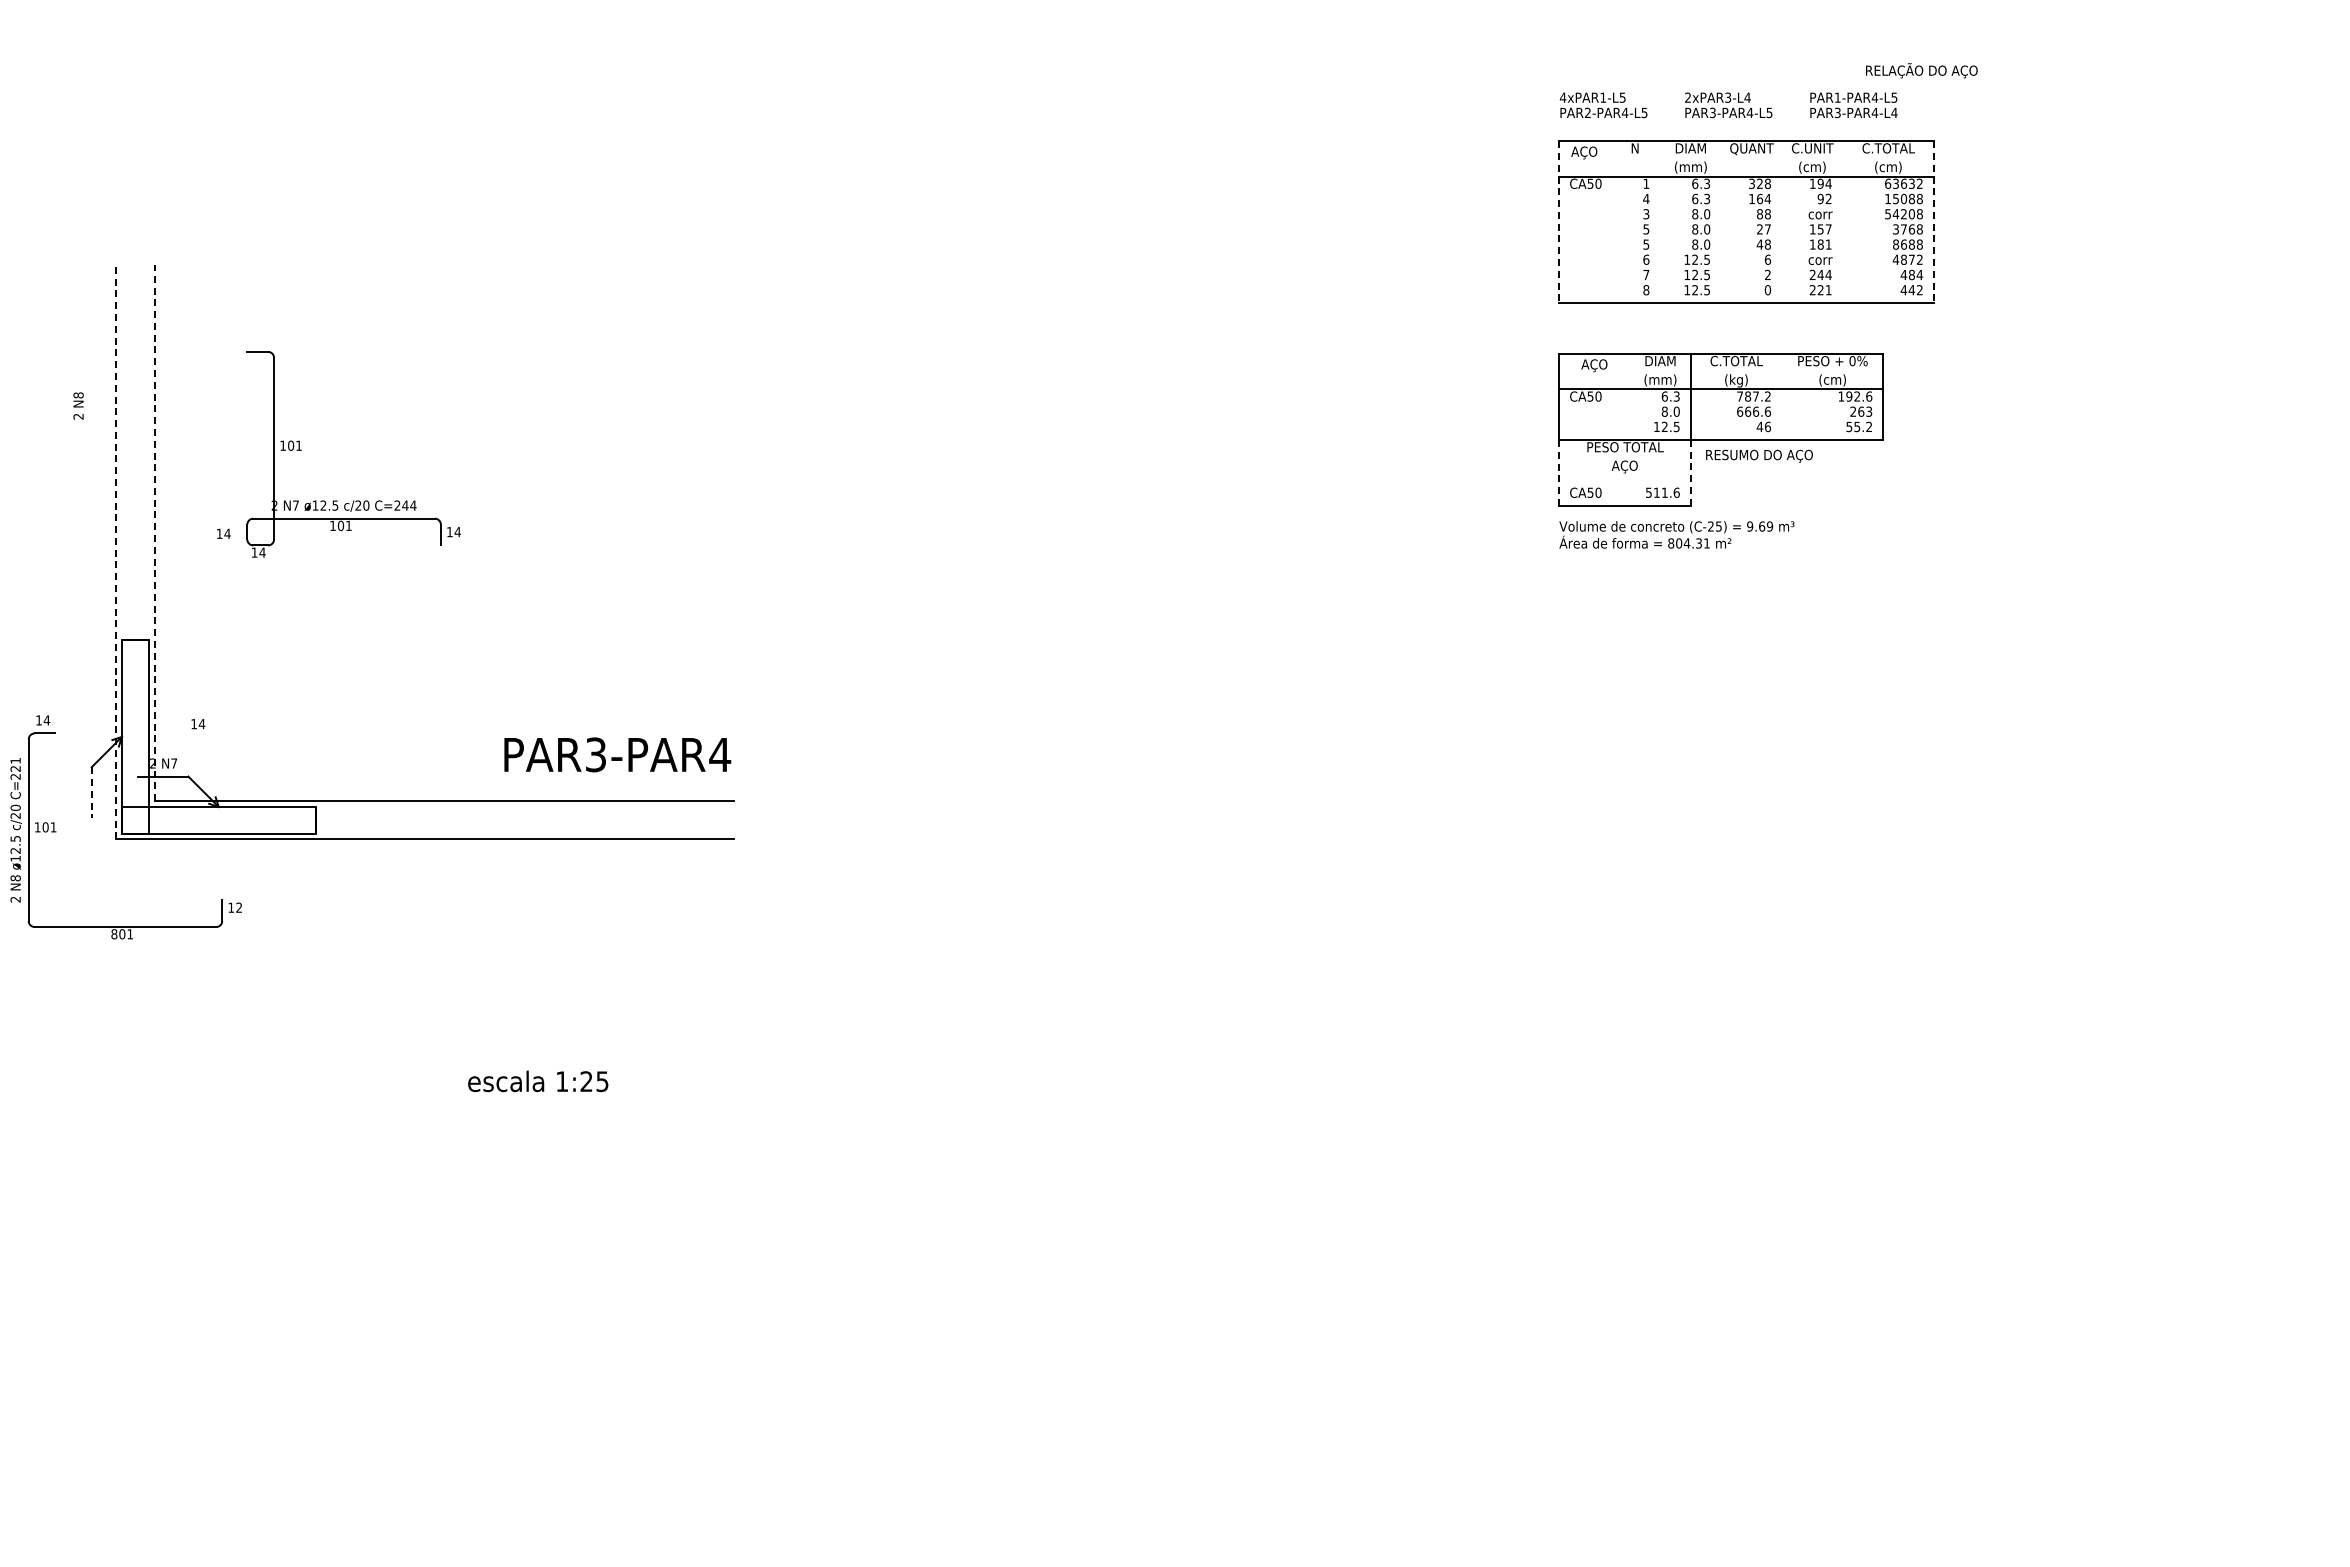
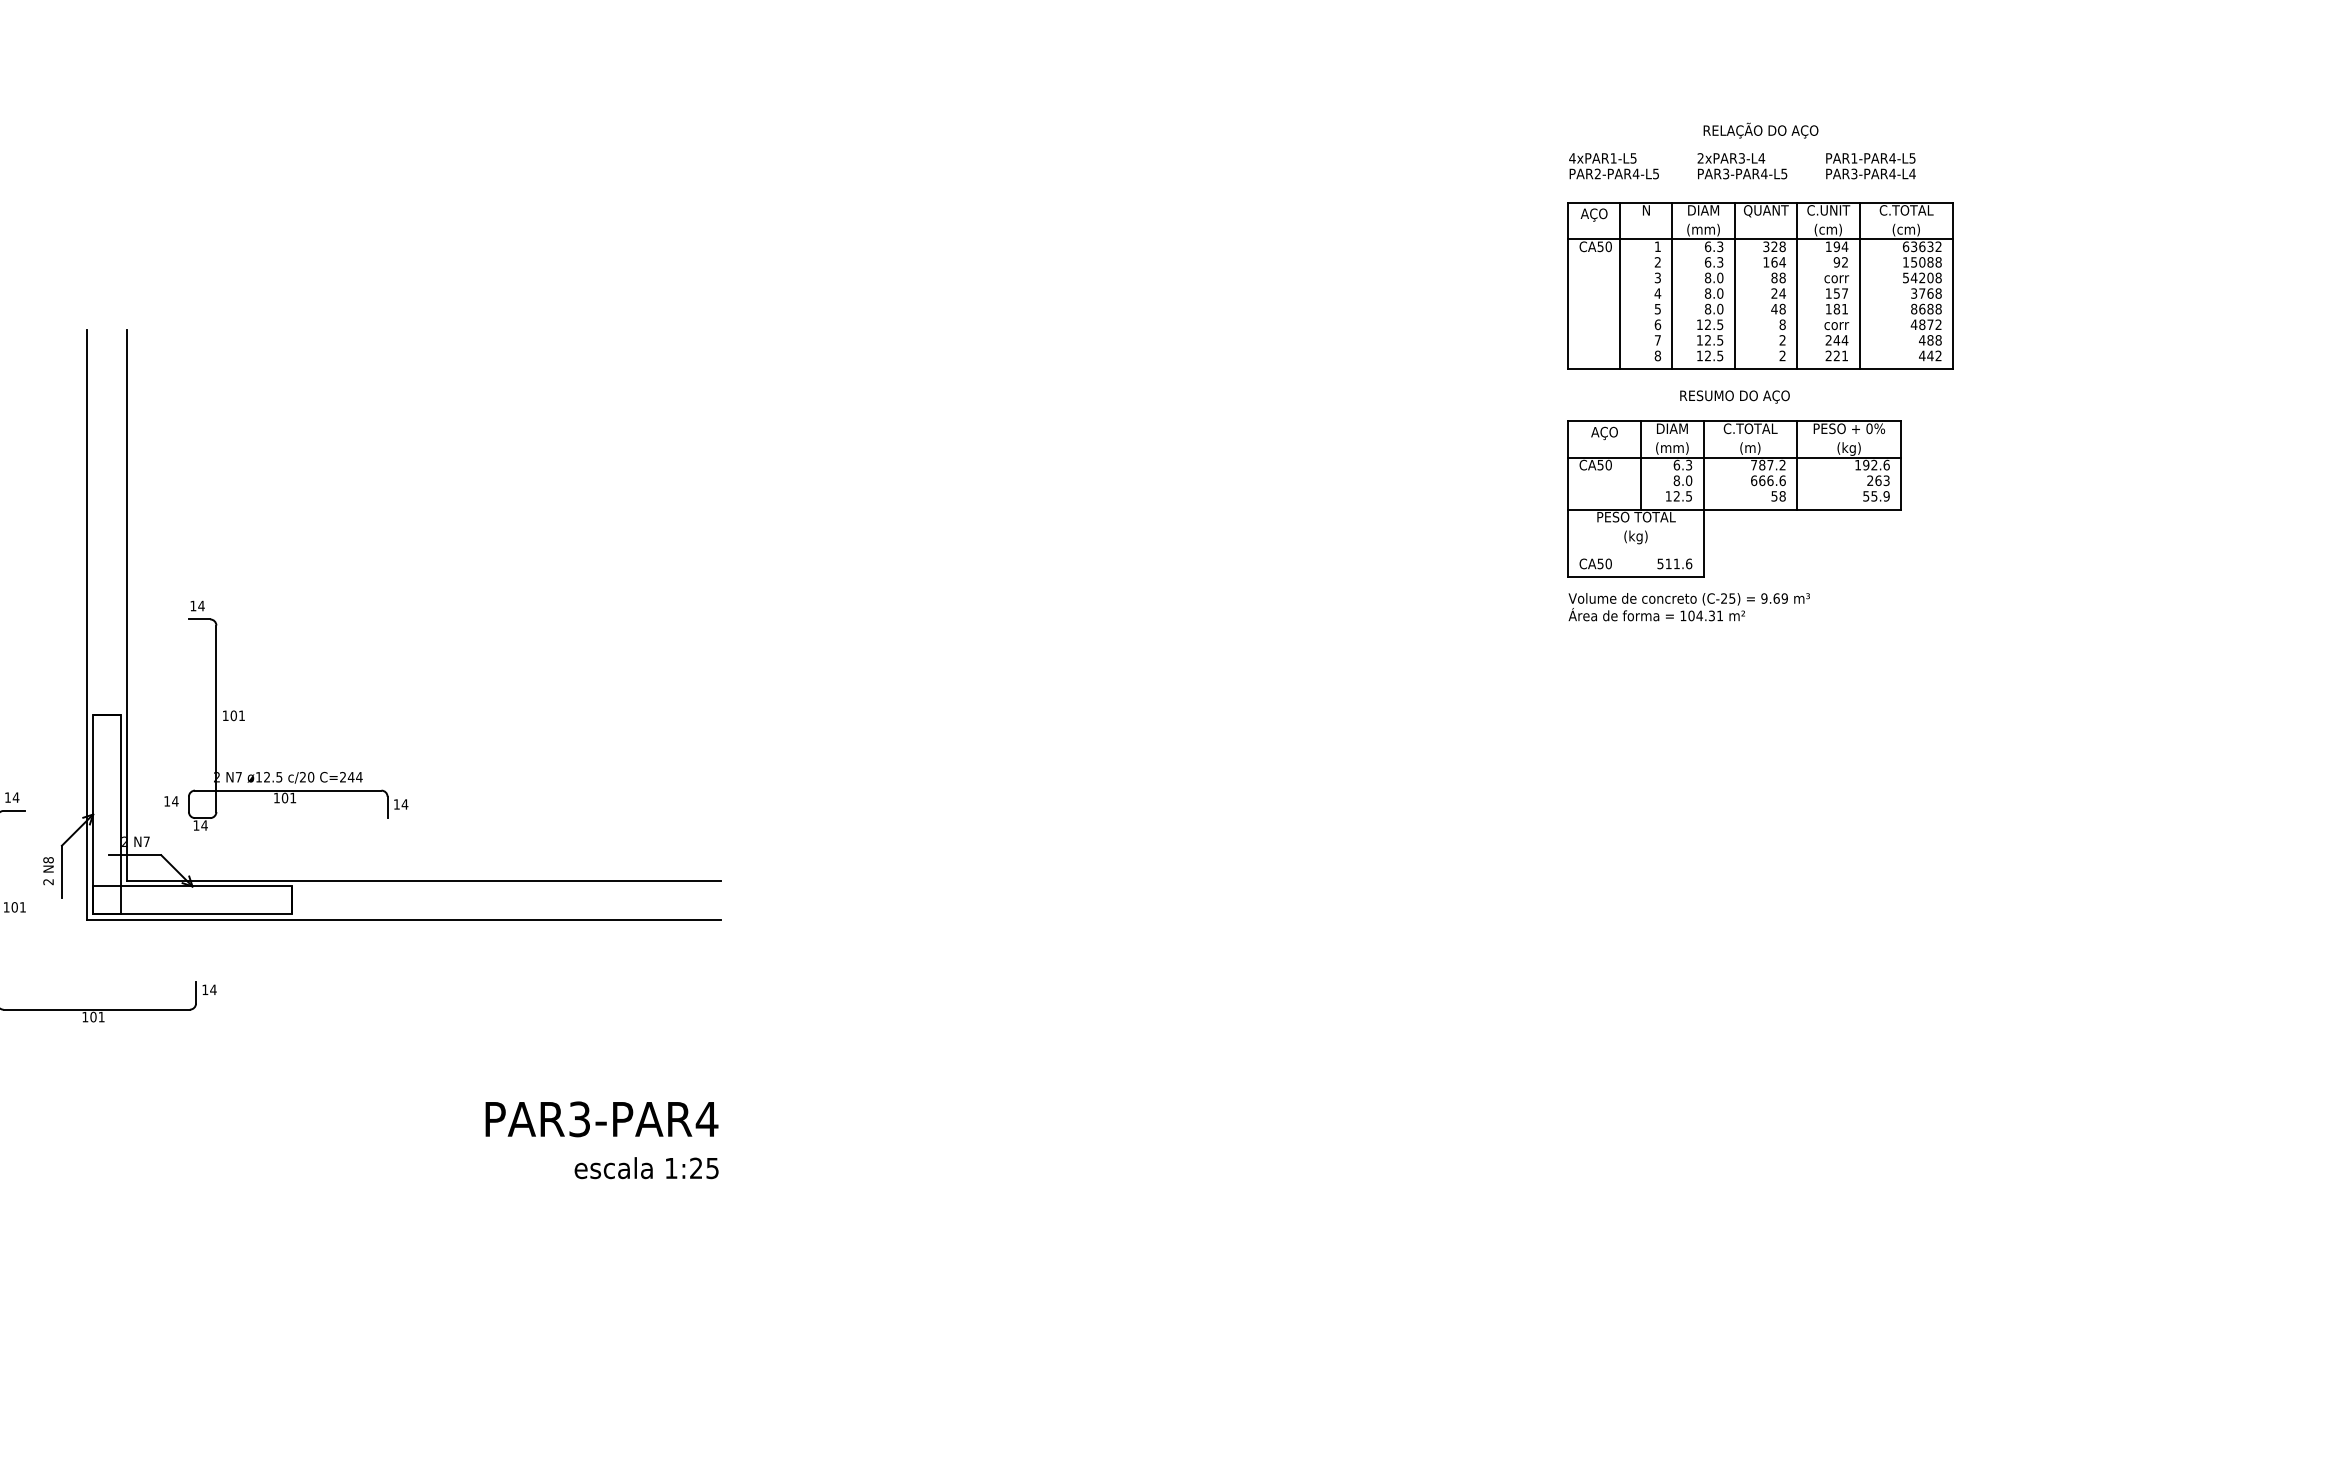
text: (1921, 70) -> (1760, 130), moved
text: (1646, 198) -> (1658, 261), 4 -> 2
line: (1559, 222) -> (1568, 286), dashed -> solid
line: (1609, 222) -> (1620, 286), added
line: (1660, 222) -> (1672, 286), added
line: (1721, 222) -> (1735, 286), added
line: (1782, 222) -> (1797, 286), added
line: (1842, 222) -> (1859, 286), added
line: (1934, 222) -> (1953, 286), dashed -> solid
text: (1646, 229) -> (1658, 293), 5 -> 4
text: (1767, 229) -> (1782, 293), 27 -> 24
text: (1767, 259) -> (1782, 324), 6 -> 8
text: (1919, 274) -> (1938, 339), 484 -> 488
text: (1767, 290) -> (1782, 356), 0 -> 2
text: (1736, 380) -> (1750, 448), (kg) -> (m)
text: (1832, 380) -> (1848, 448), (cm) -> (kg)
line: (1630, 396) -> (1641, 465), added
line: (1782, 396) -> (1797, 465), added
text: (78, 405) -> (48, 870), moved
text: (1763, 426) -> (1778, 495), 46 -> 58
text: (1869, 427) -> (1886, 496), 55.2 -> 55.9
text: (1759, 455) -> (1735, 396), moved
text: (1624, 466) -> (1635, 536), AÇO -> (kg)
line: (1559, 472) -> (1568, 543), dashed -> solid
line: (1690, 472) -> (1703, 543), dashed -> solid
part: (353, 500) -> (297, 771), moved
line: (154, 532) -> (126, 604), dashed -> solid
text: (1671, 543) -> (1683, 615), 804.31 -> 104.31
line: (116, 551) -> (87, 624), dashed -> solid
text: (617, 754) -> (601, 1118), moved
line: (91, 793) -> (61, 872), dashed -> solid
text: (238, 907) -> (212, 989), 12 -> 14
text: (114, 934) -> (85, 1017), 801 -> 101
text: (538, 1081) -> (646, 1168), moved

